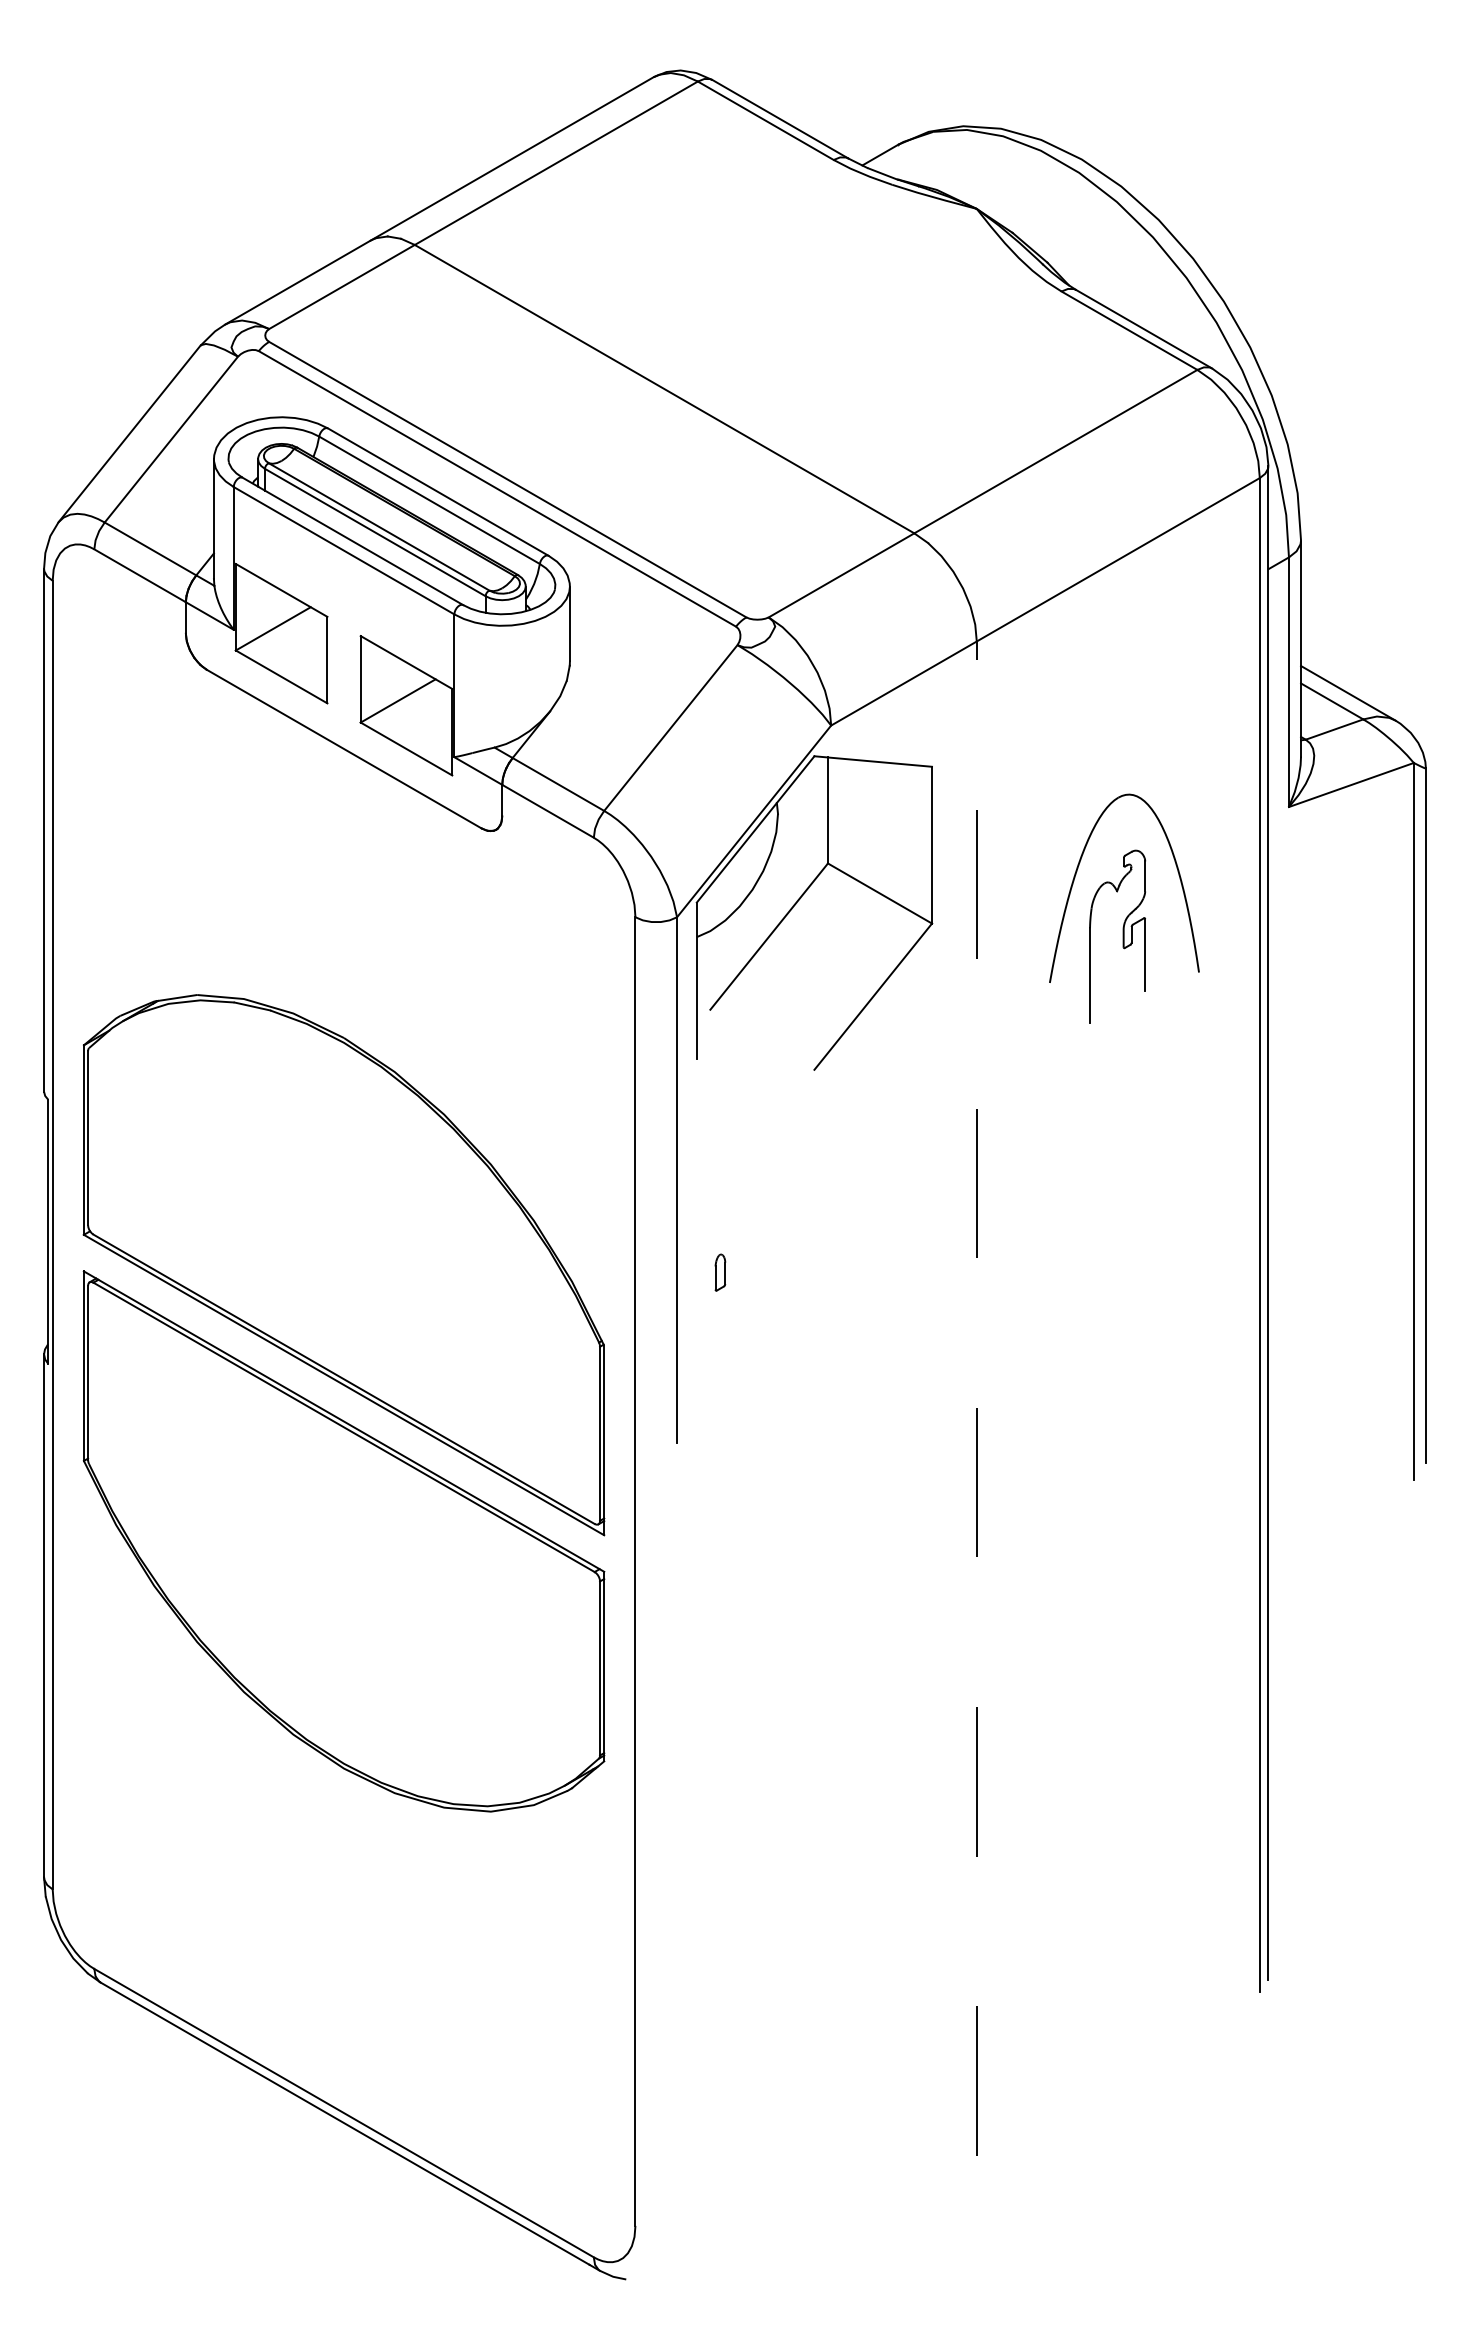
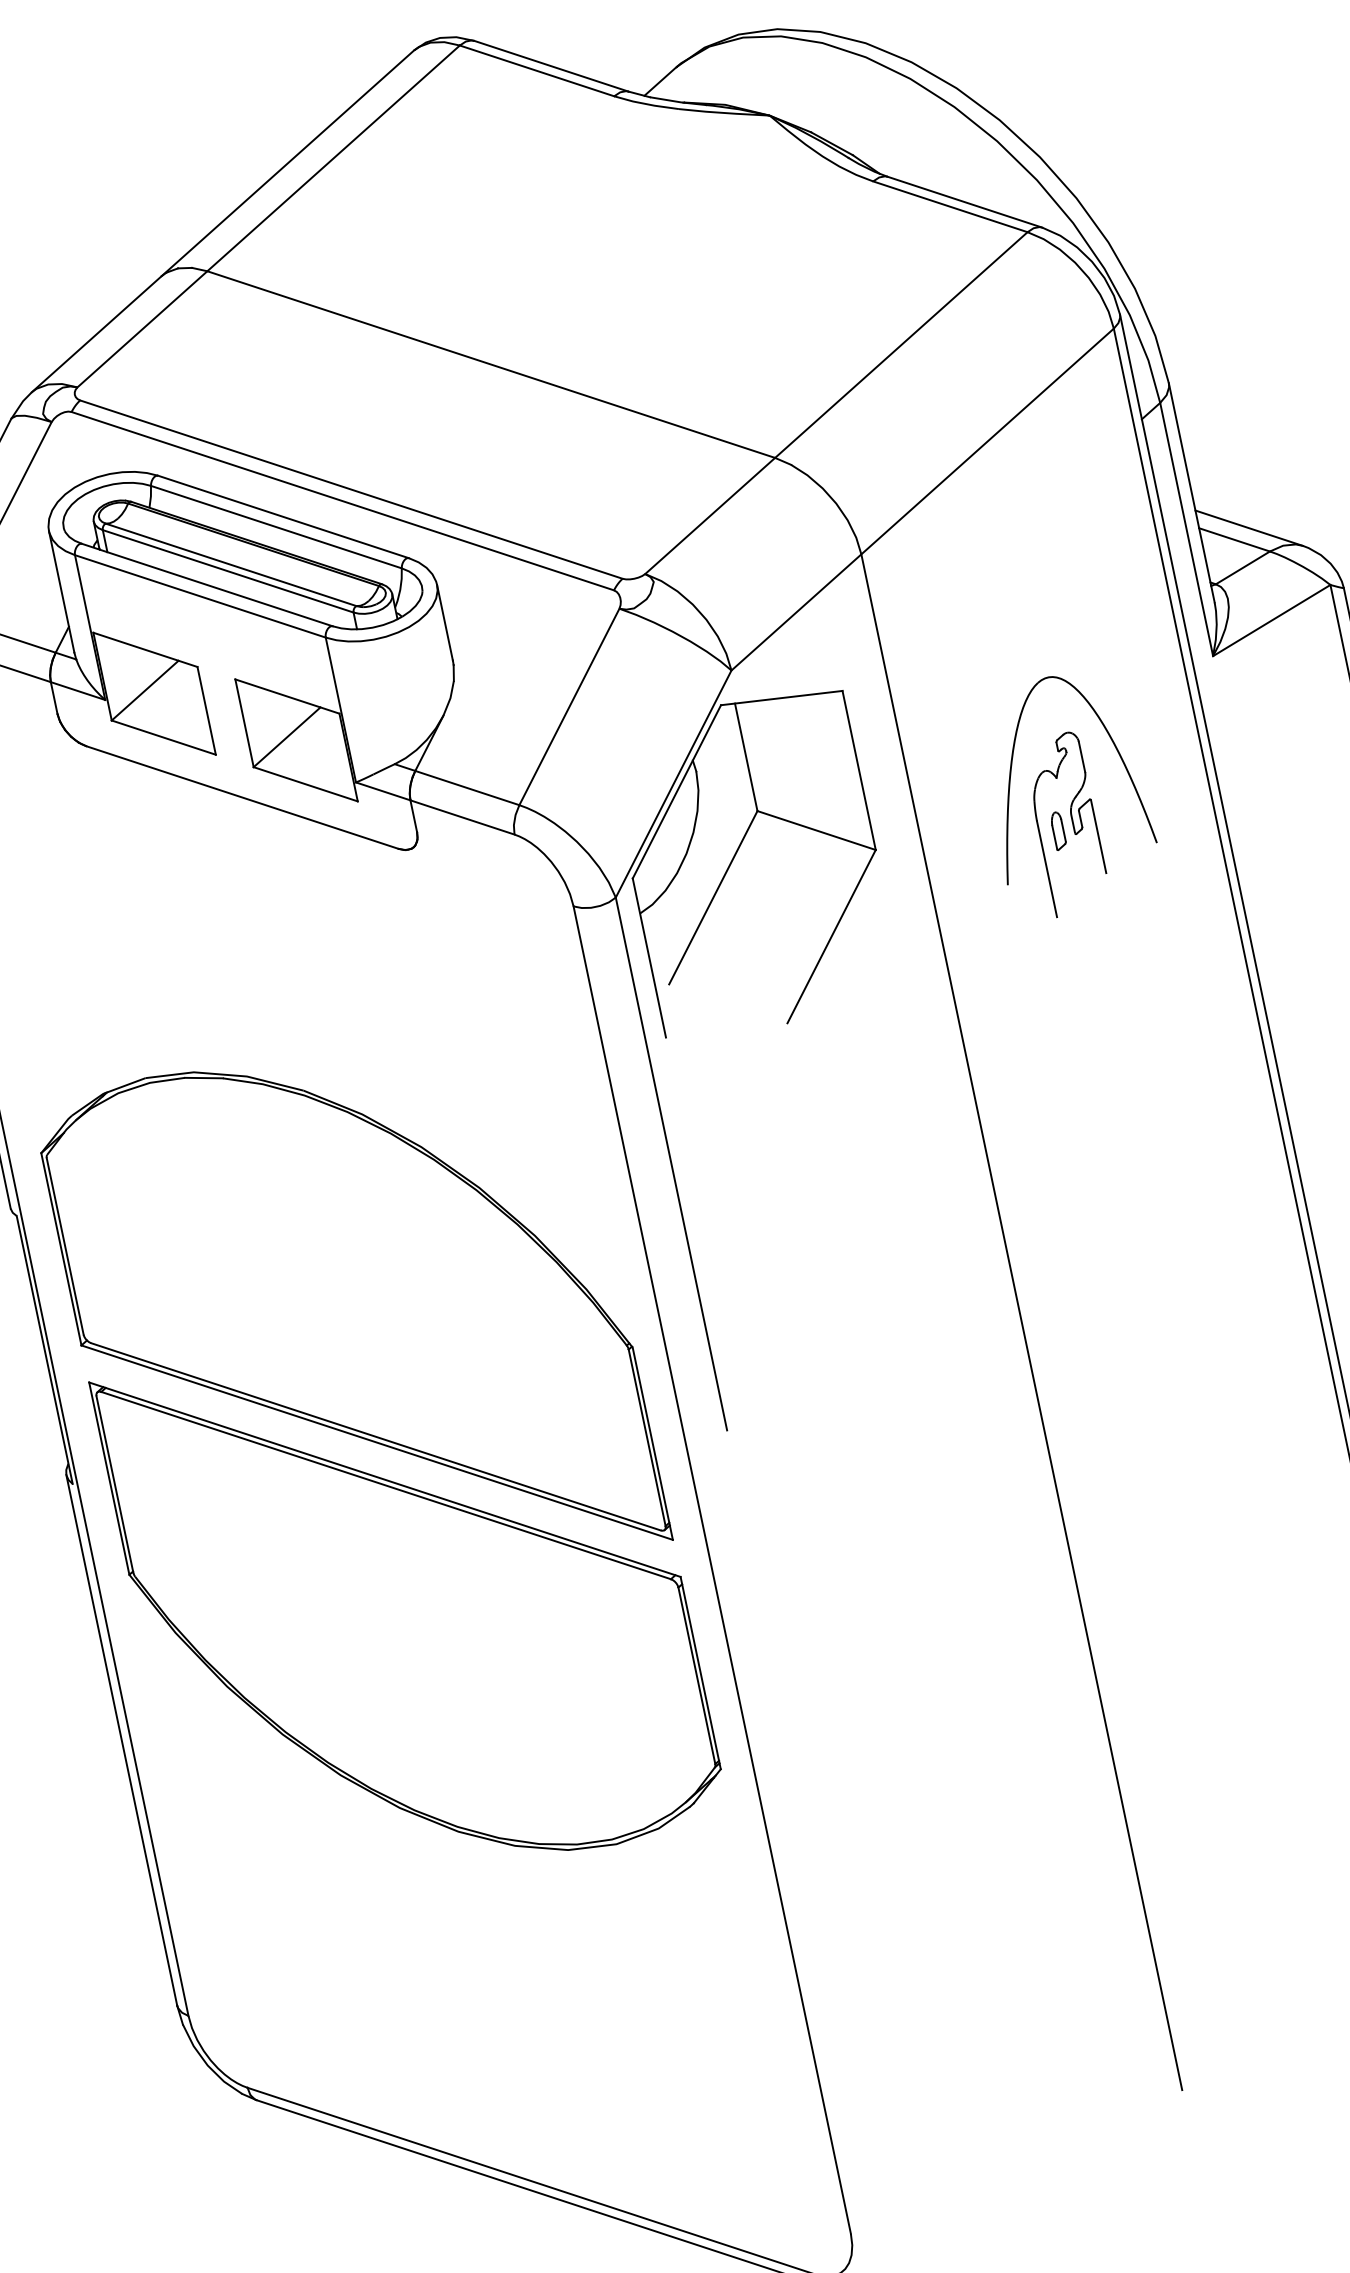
part: (720, 1272) -> (1058, 830), moved
line: (976, 1398) -> (1021, 1322), dashed -> solid

